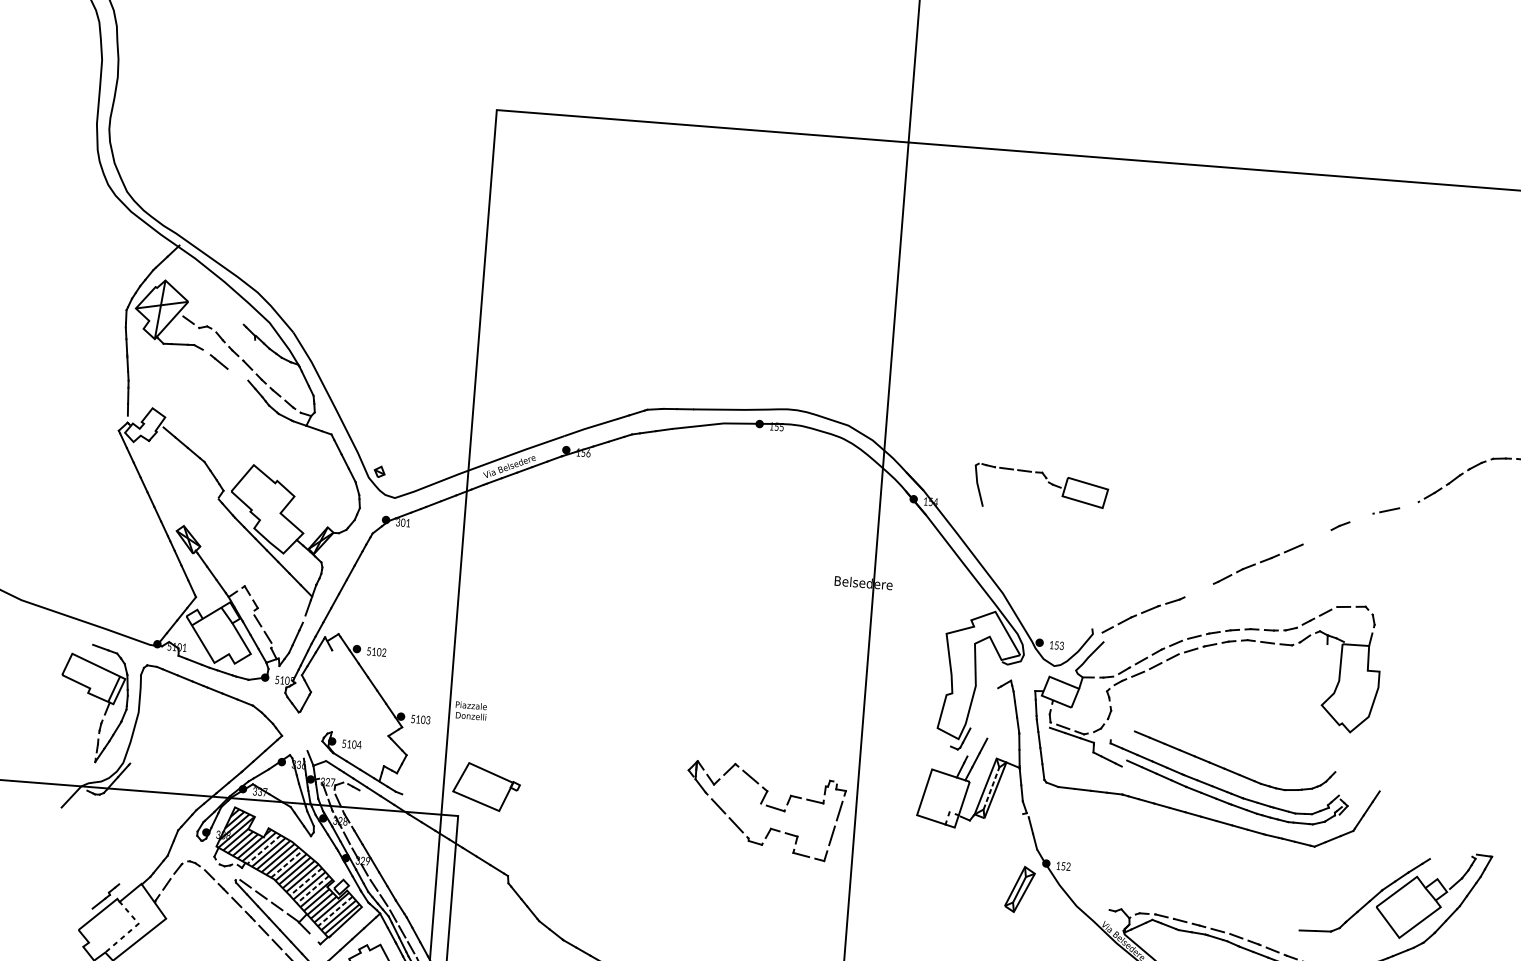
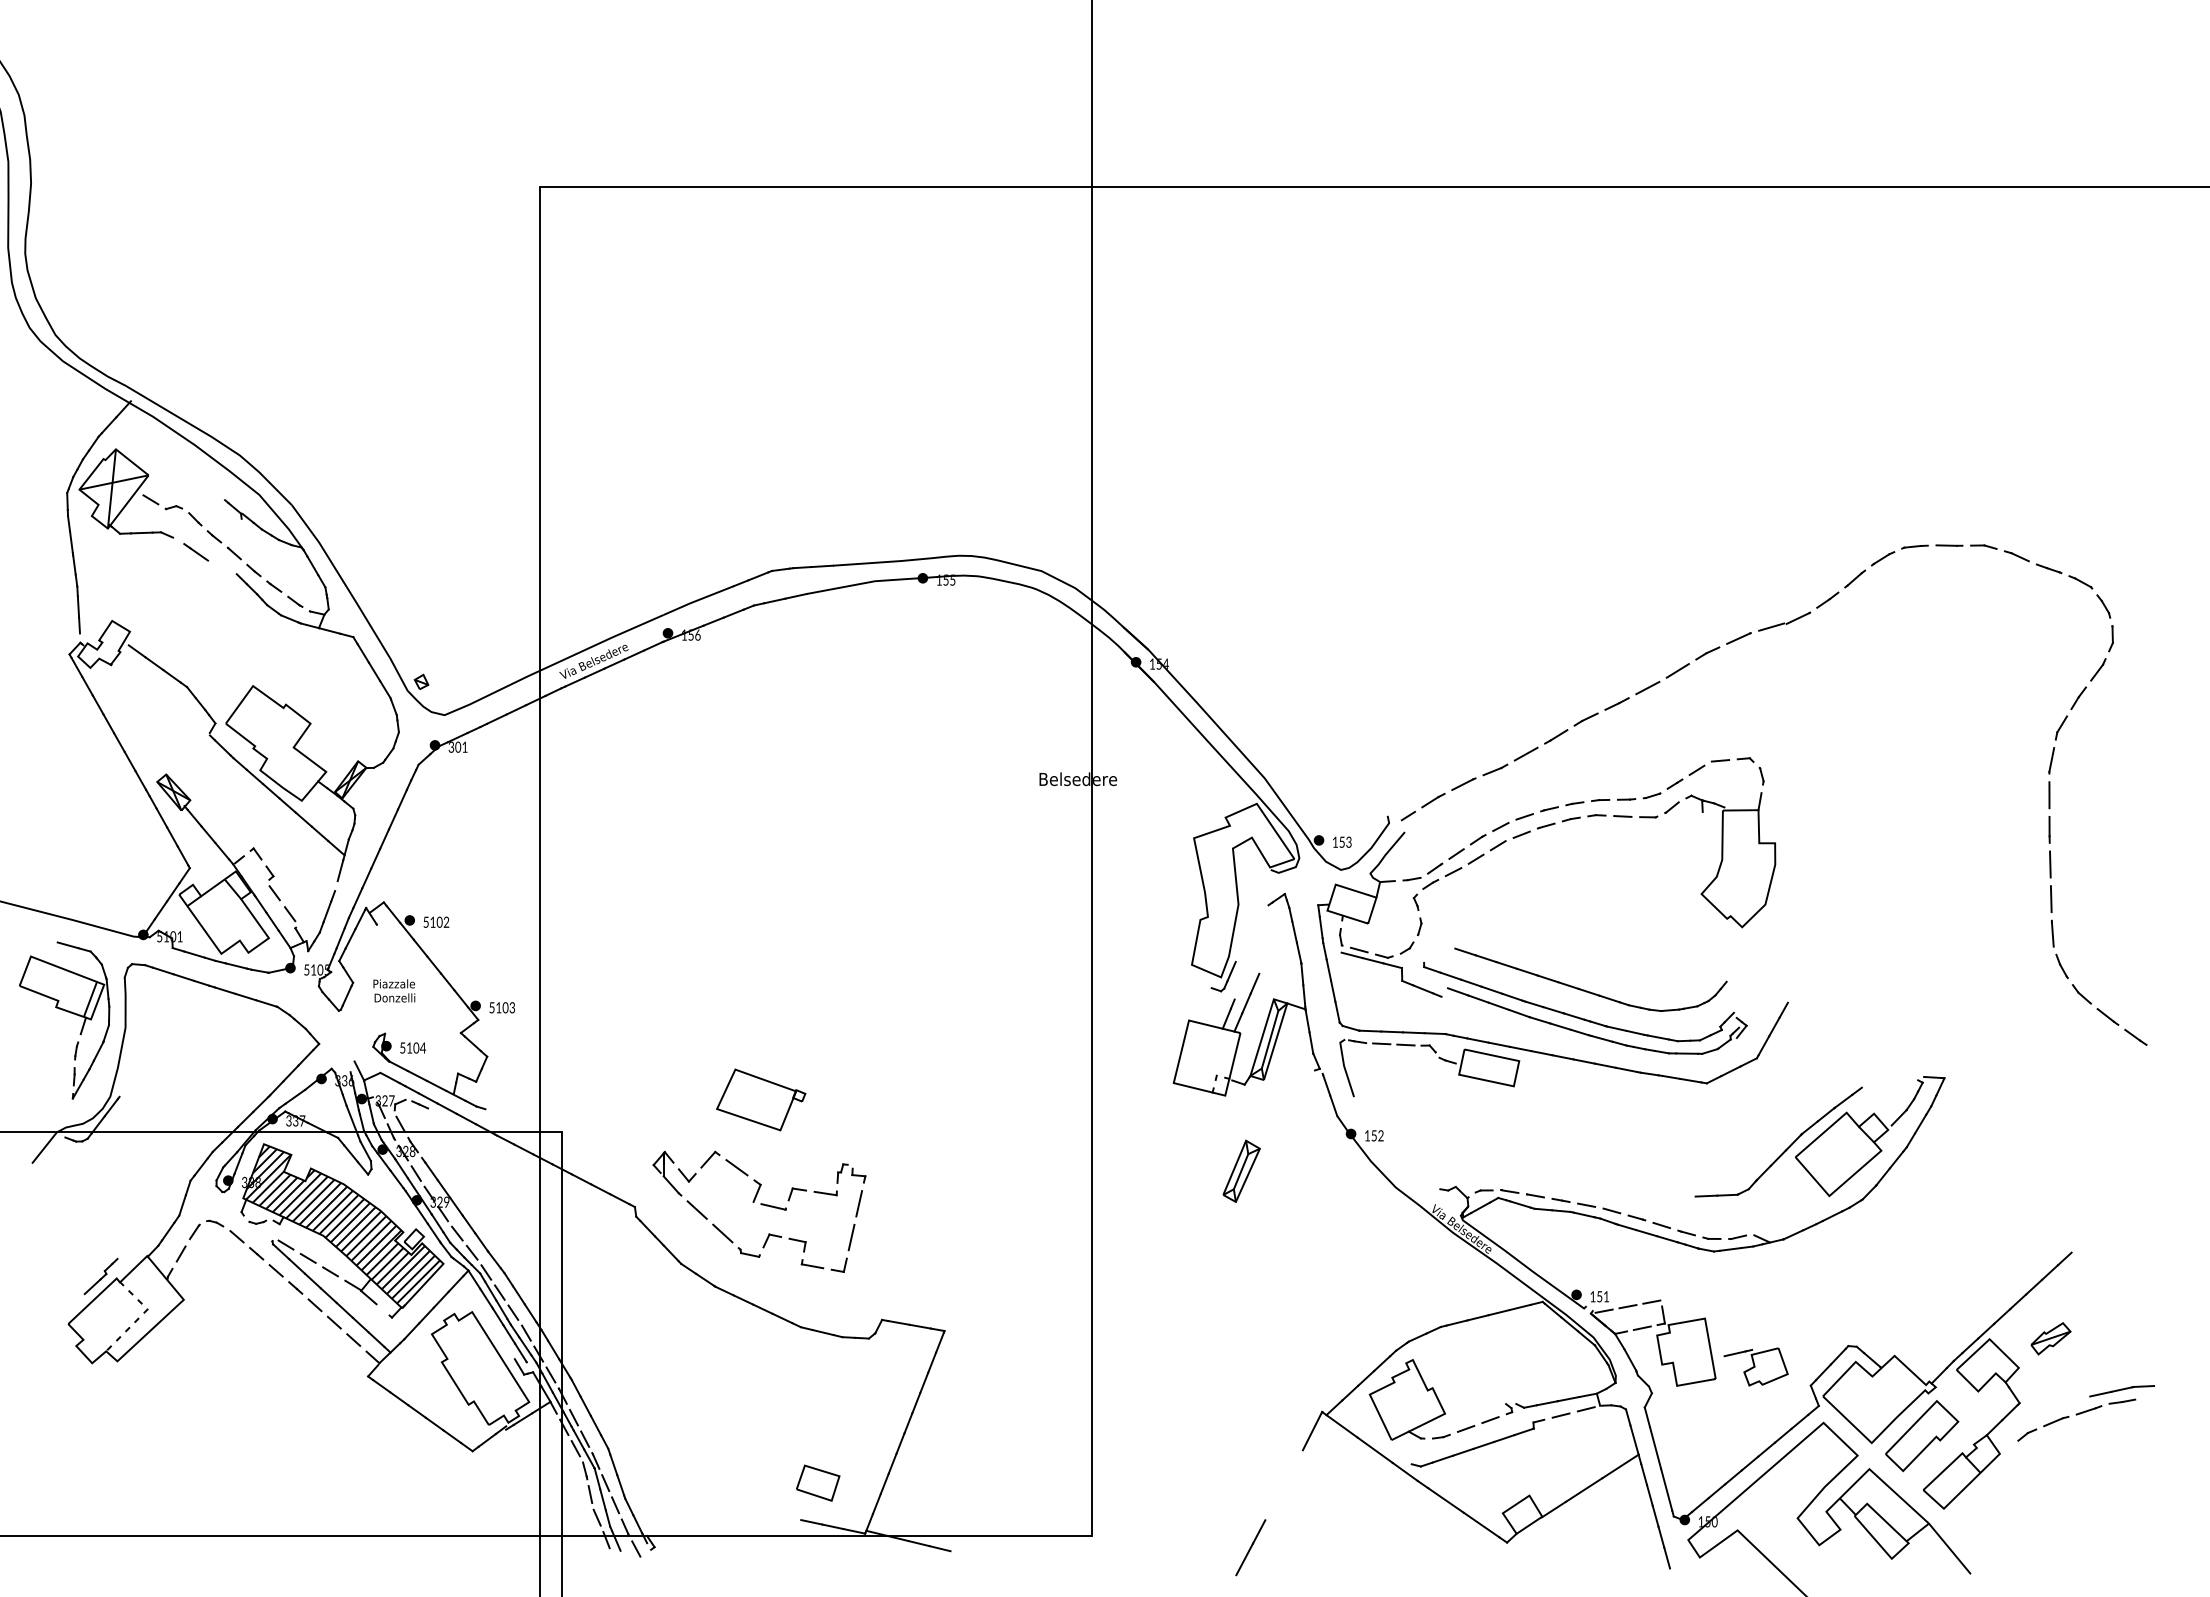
part: (1048, 482) -> (1438, 1058), moved
line: (1409, 505) -> (1797, 618), added
line: (1364, 516) -> (1738, 638), added
line: (1316, 537) -> (1677, 670), added
line: (1198, 590) -> (1525, 753), added
text: (471, 710) -> (394, 990), moved
part: (486, 786) -> (761, 1099), moved
line: (991, 788) -> (1270, 1039), dashed -> solid
part: (766, 806) -> (761, 1205), moved
line: (264, 849) -> (307, 1197), dashed -> solid
line: (287, 864) -> (339, 1214), dashed -> solid
line: (306, 882) -> (366, 1236), dashed -> solid
part: (1019, 888) -> (1241, 1170), moved
line: (313, 889) -> (376, 1245), dashed -> solid
line: (335, 911) -> (408, 1272), dashed -> solid

